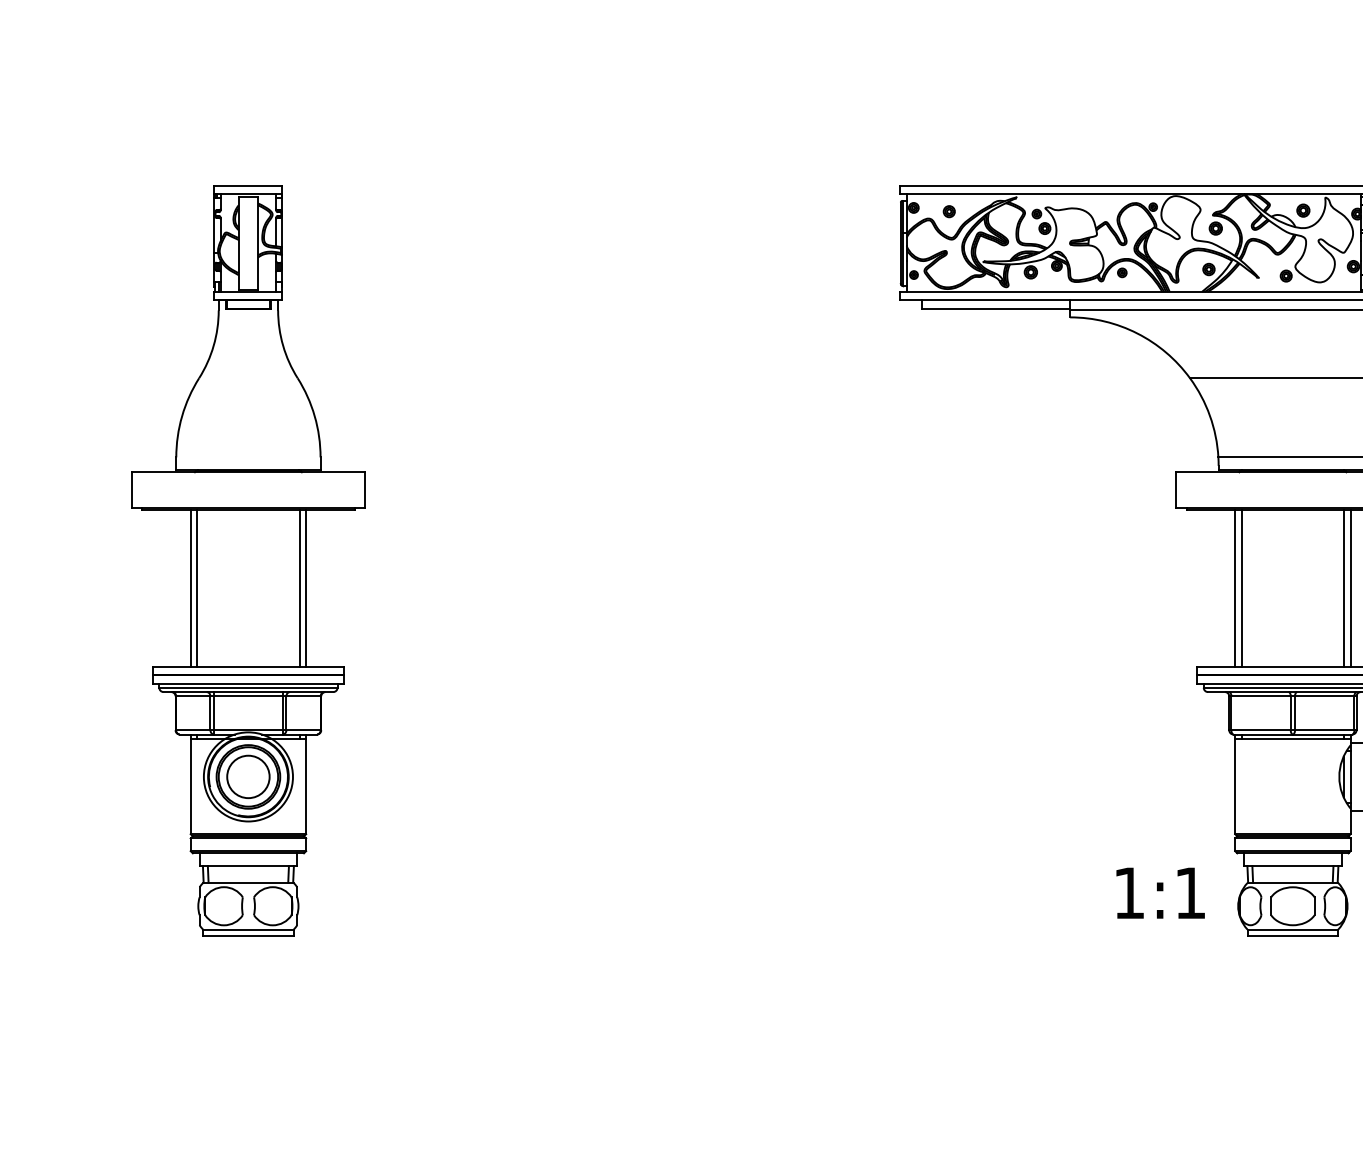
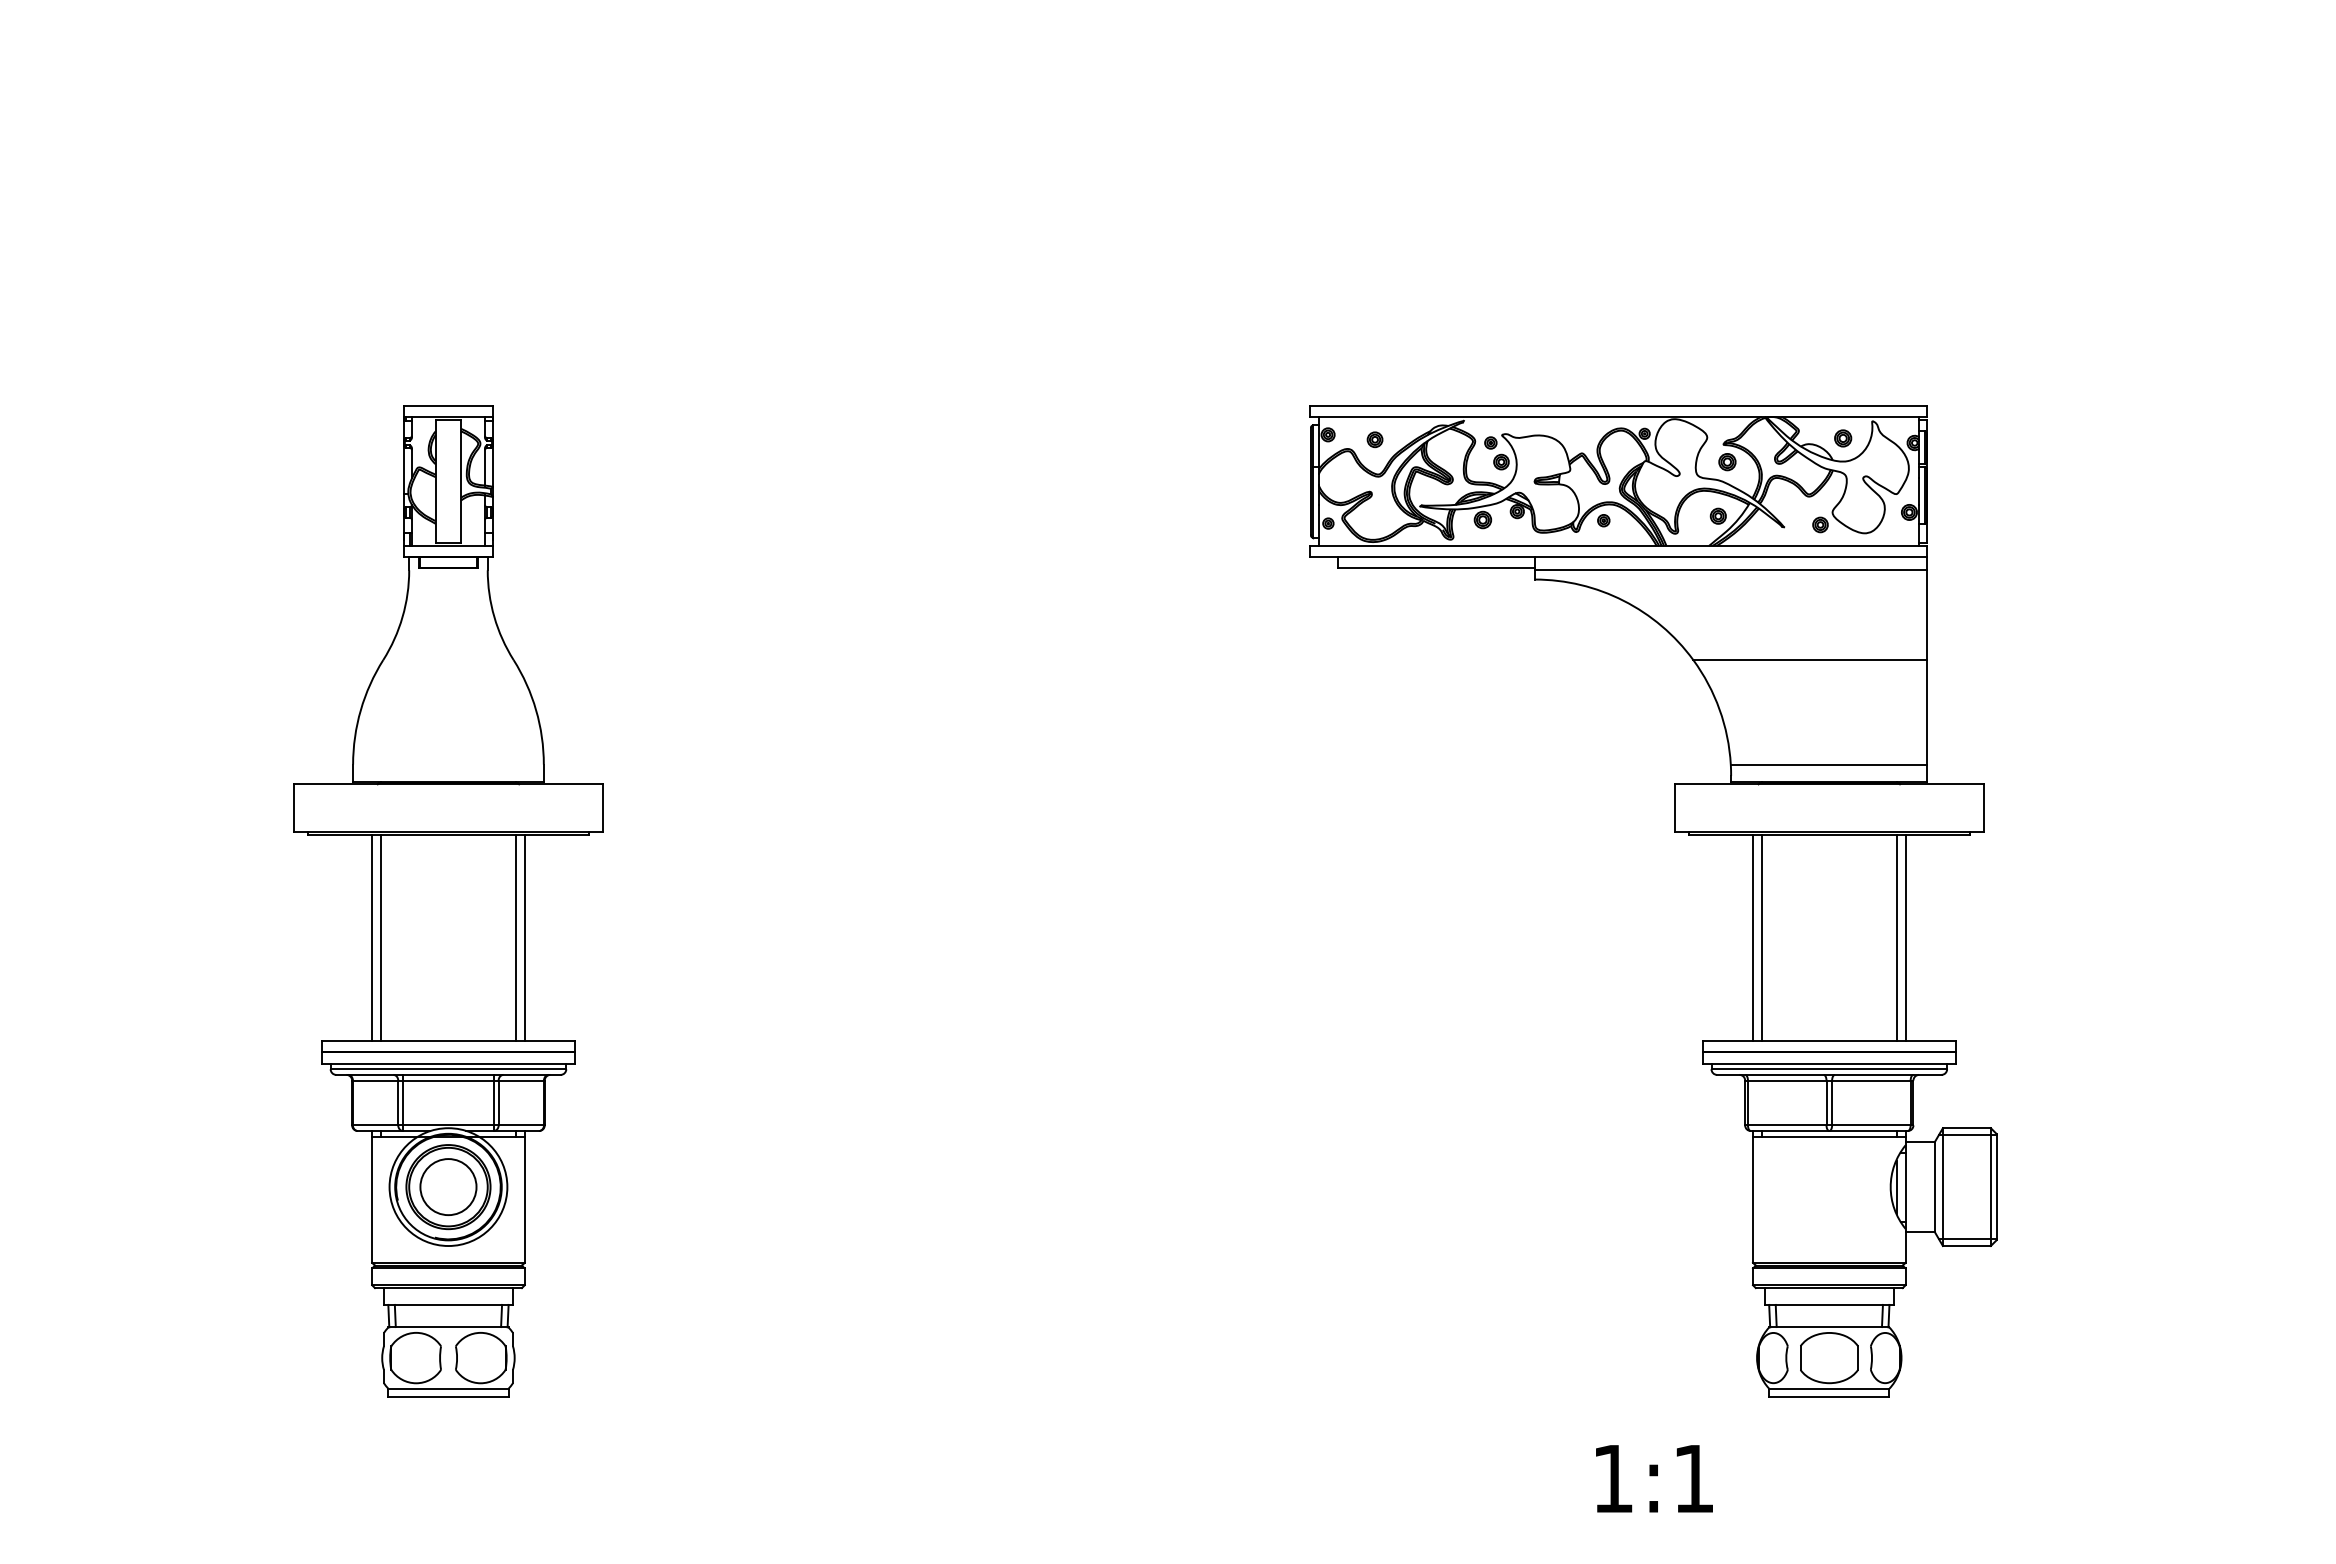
text: (1160, 892) -> (1654, 1478), moved

